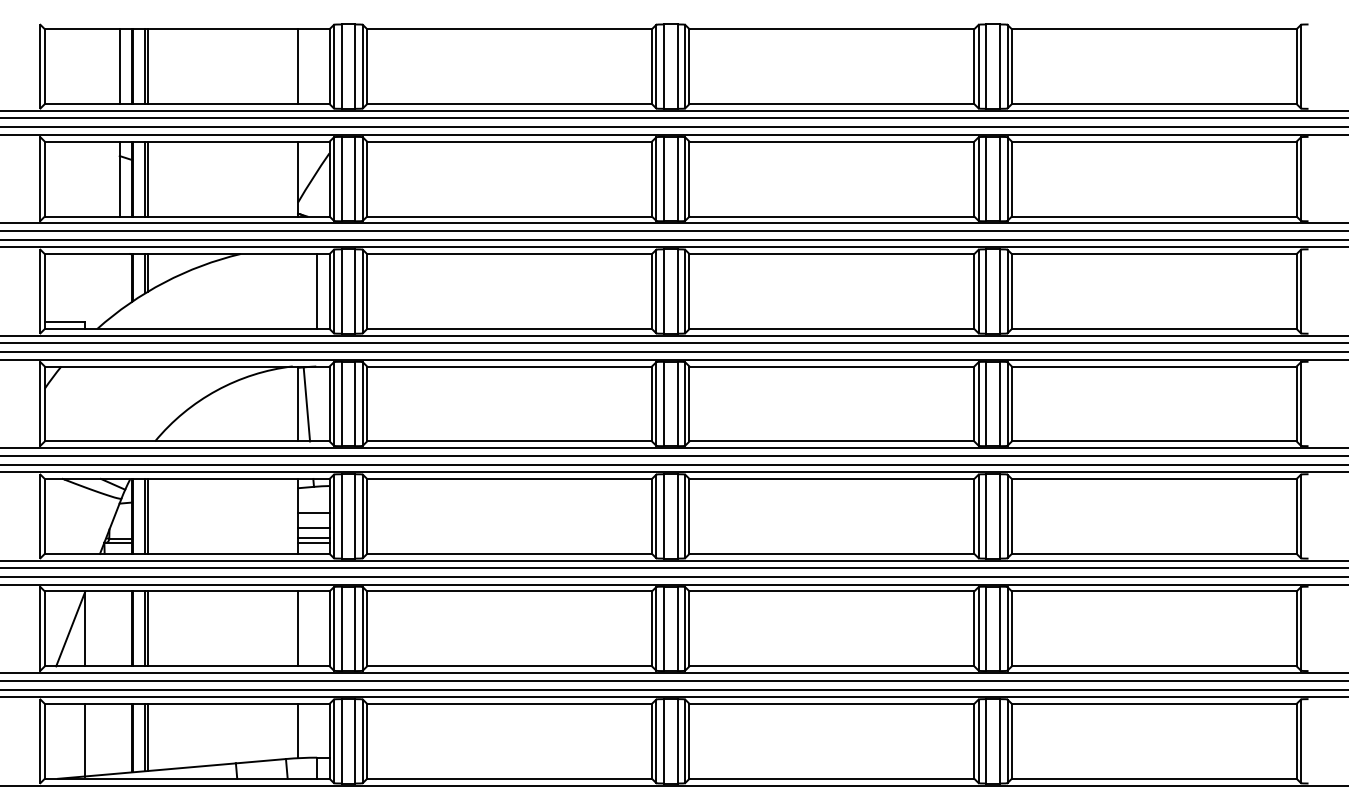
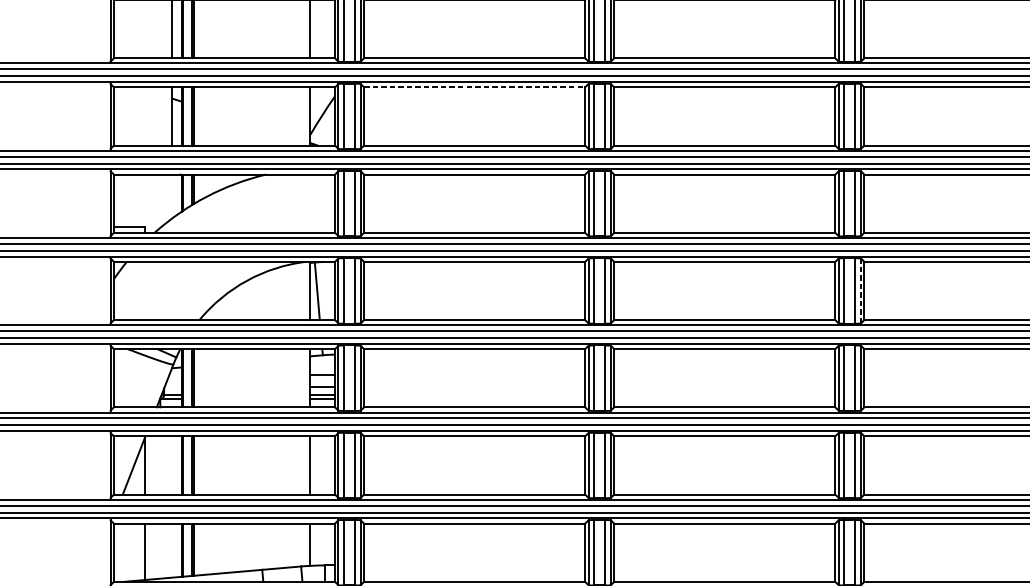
line: (510, 141) -> (475, 87), solid -> dashed
line: (317, 291) -> (325, 203), removed
line: (1007, 404) -> (861, 291), solid -> dashed

